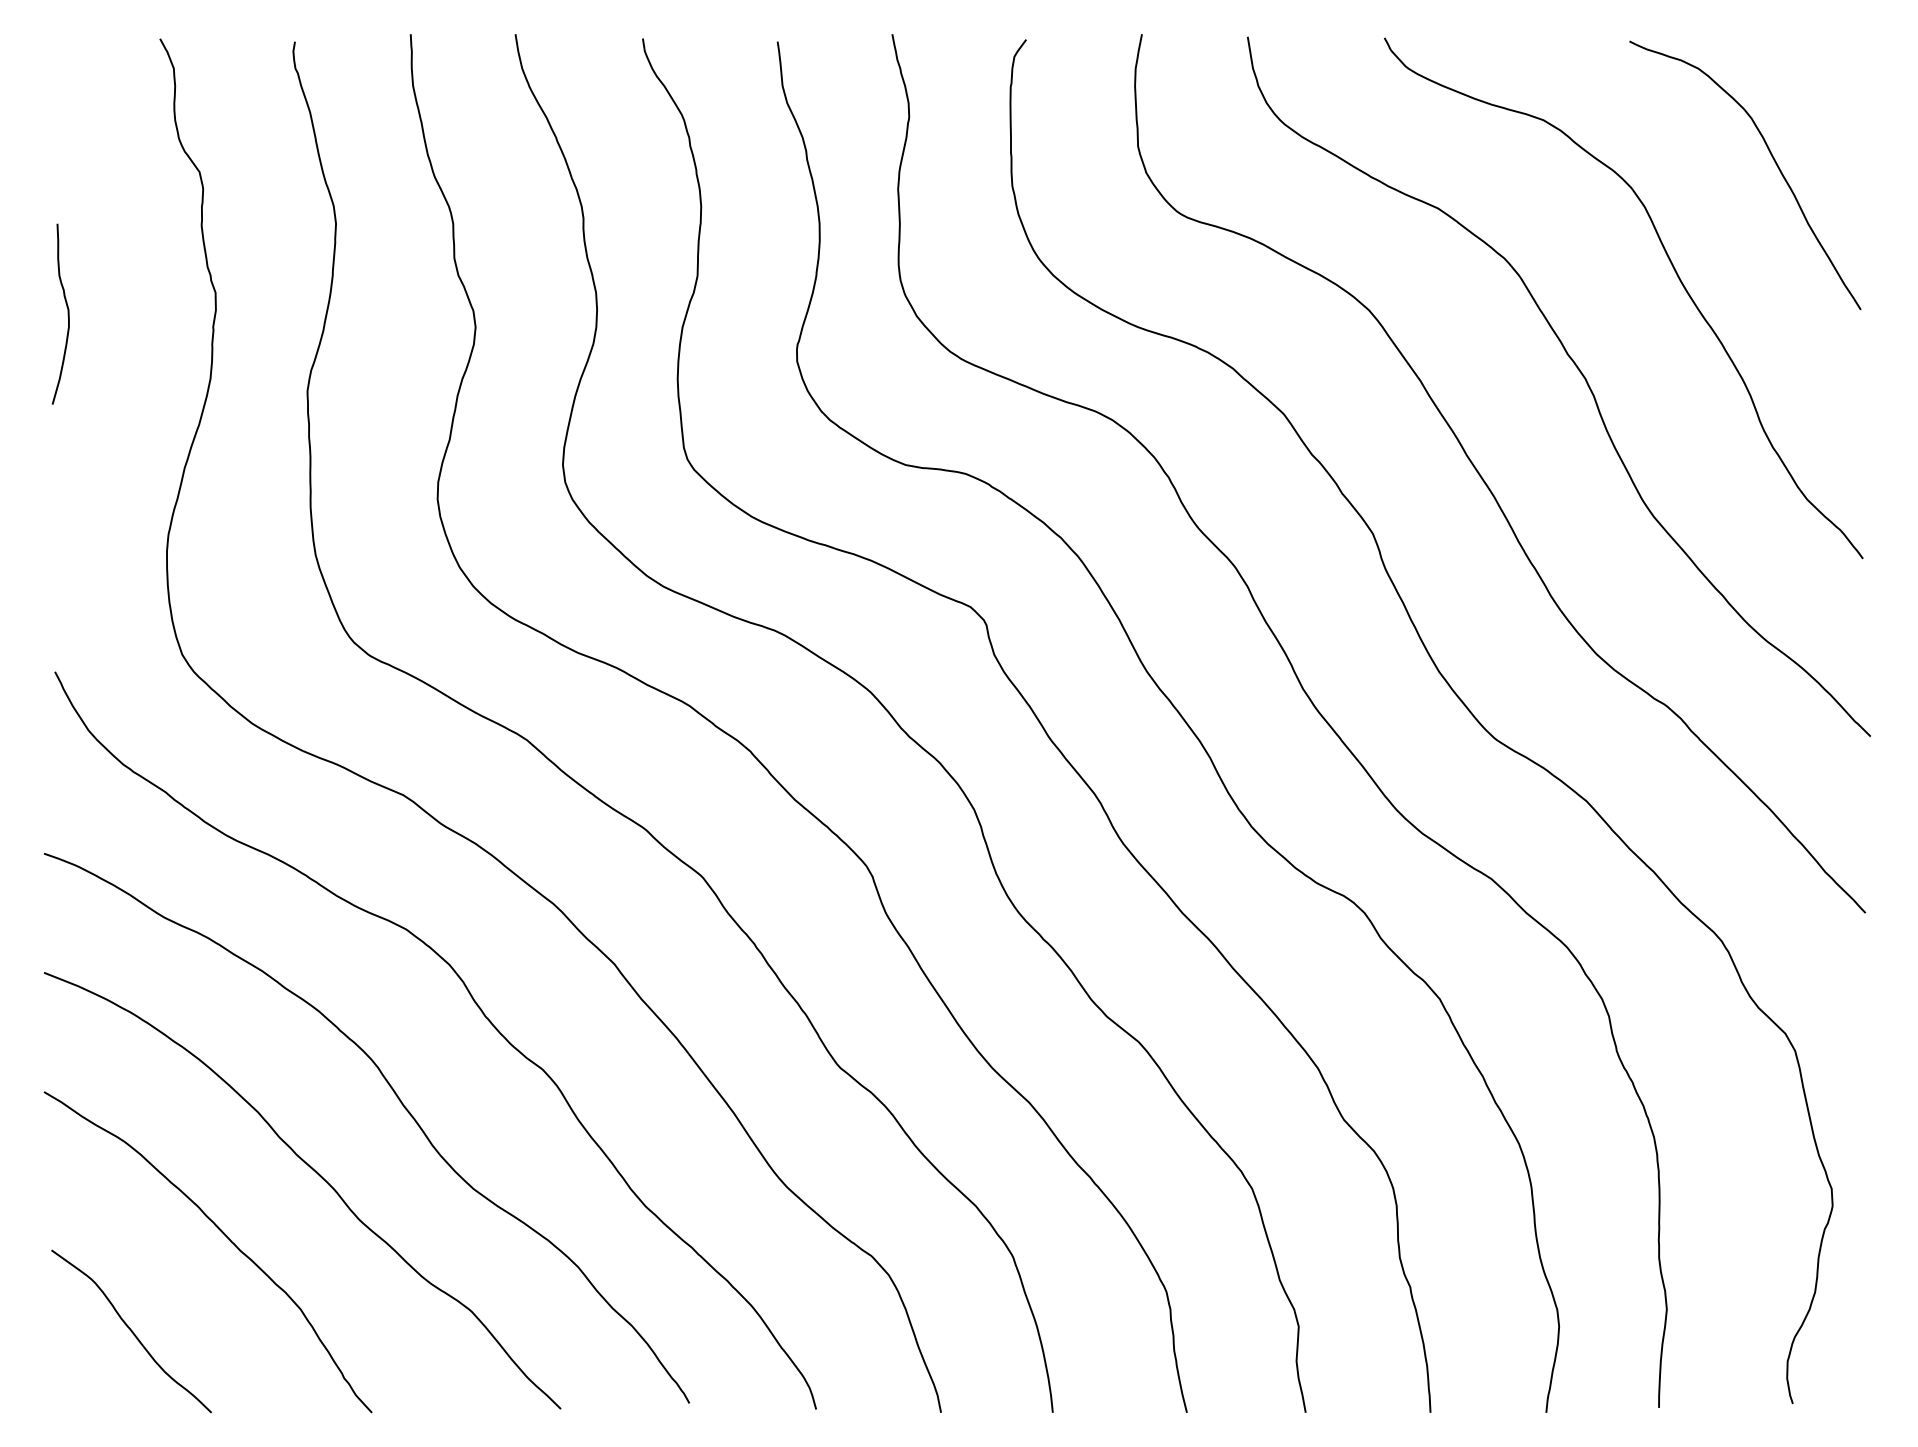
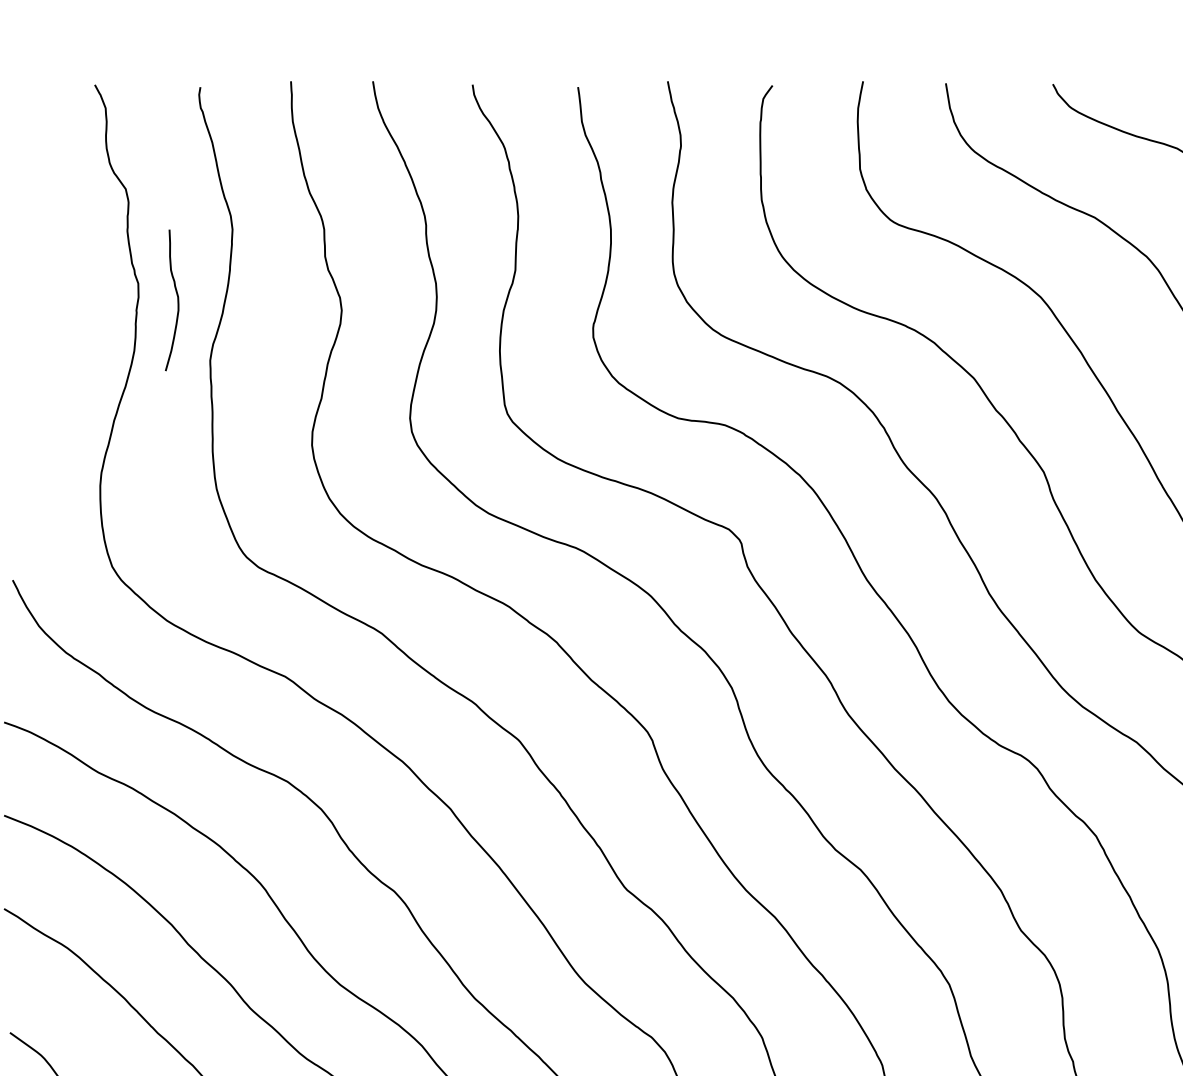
curve: (67, 313) -> (177, 299), moved

